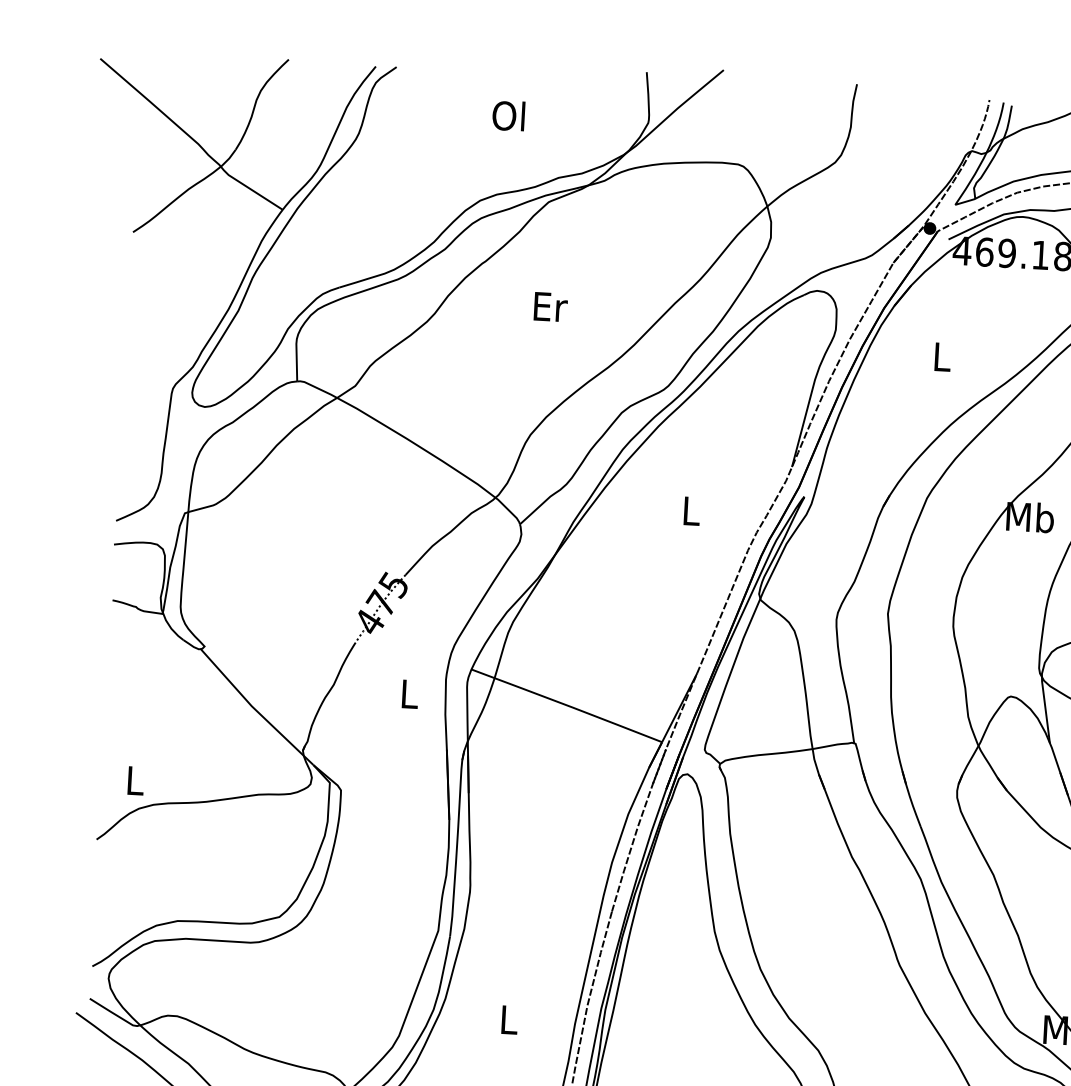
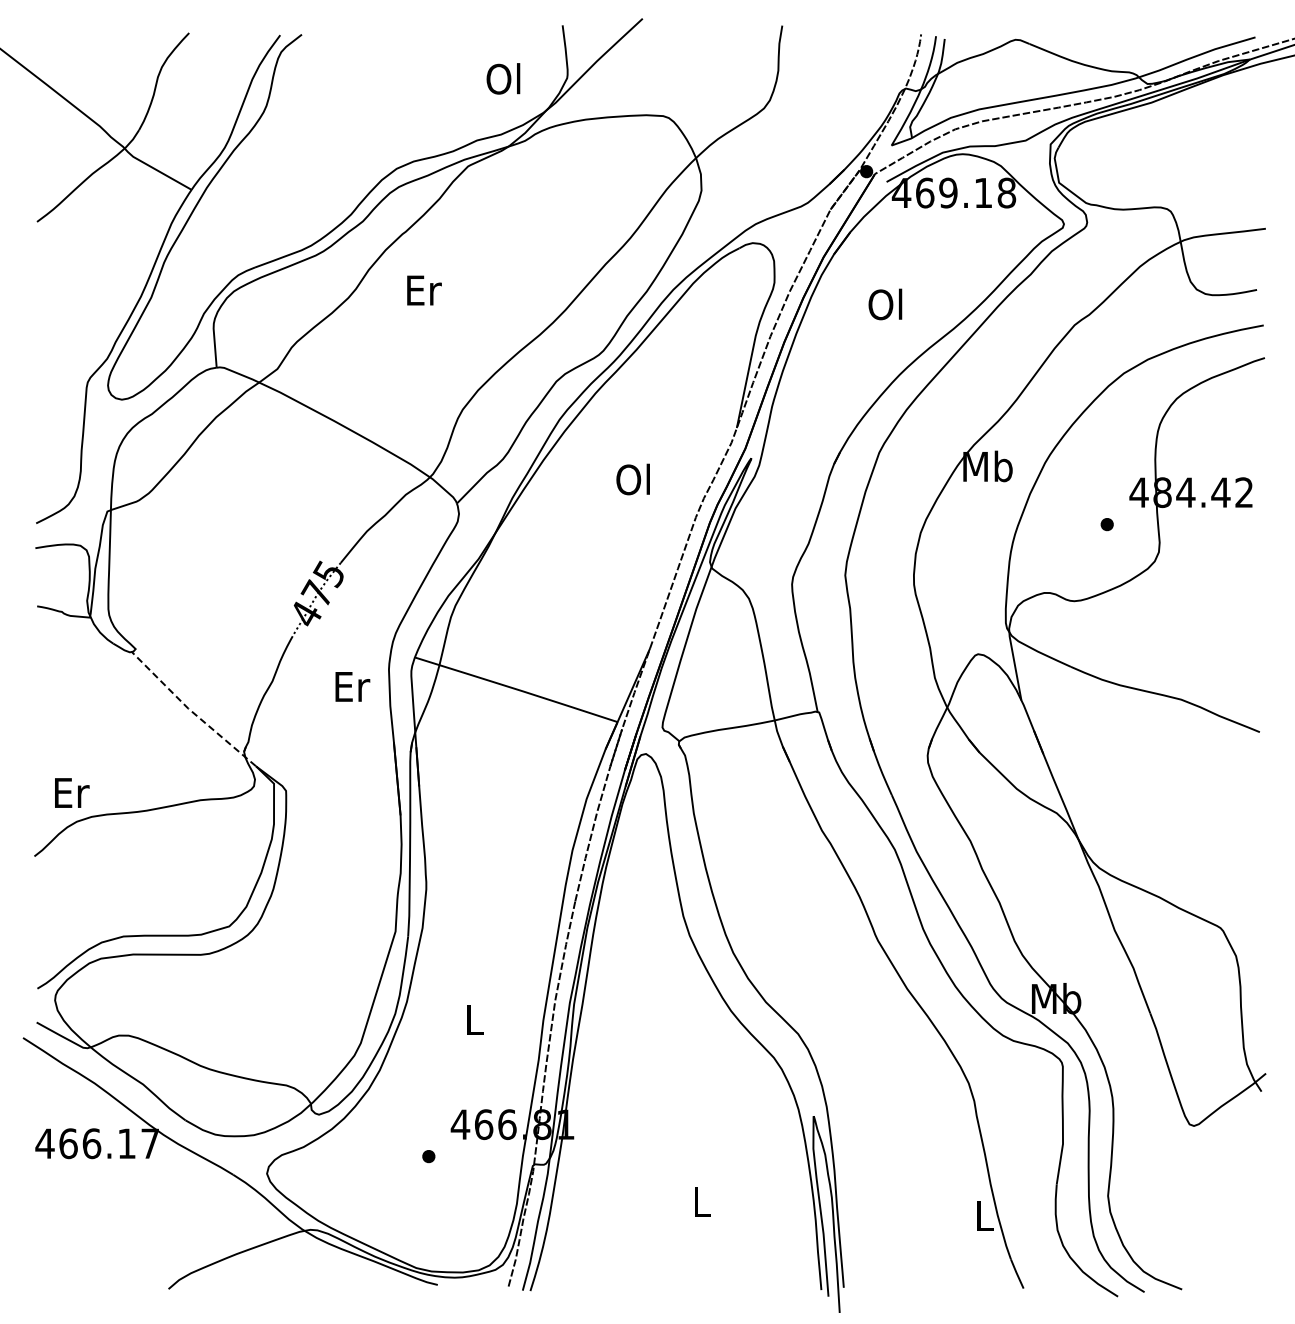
text: (508, 115) -> (503, 78), moved
text: (550, 307) -> (424, 290), moved
text: (940, 356) -> (885, 304), L -> Ol
text: (689, 510) -> (632, 479), L -> Ol
text: (410, 693) -> (352, 686), L -> Er
line: (254, 709) -> (191, 711), solid -> dashed
text: (136, 780) -> (72, 792), L -> Er

